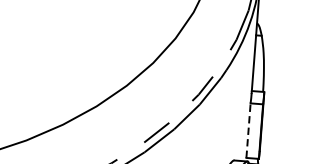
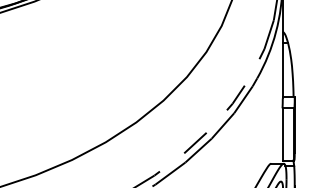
line: (248, 129) -> (282, 133), dashed -> solid

